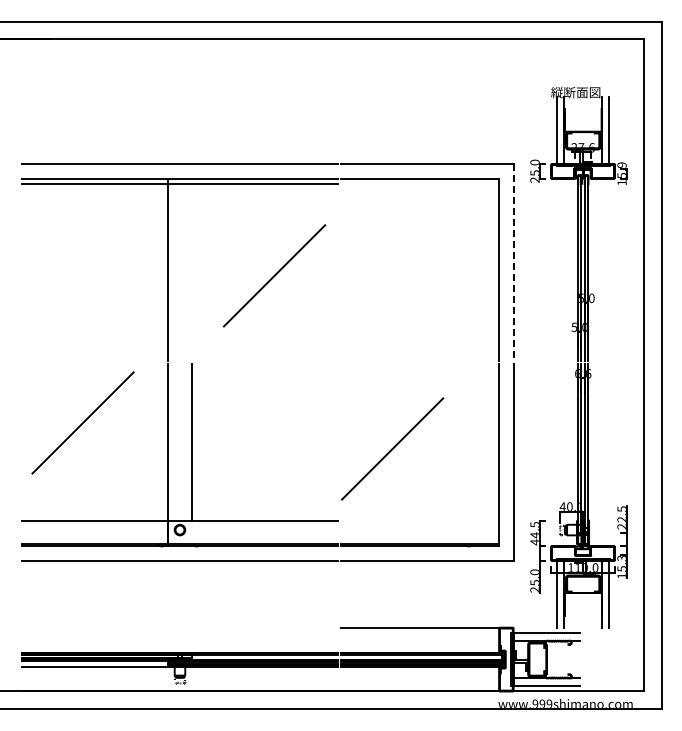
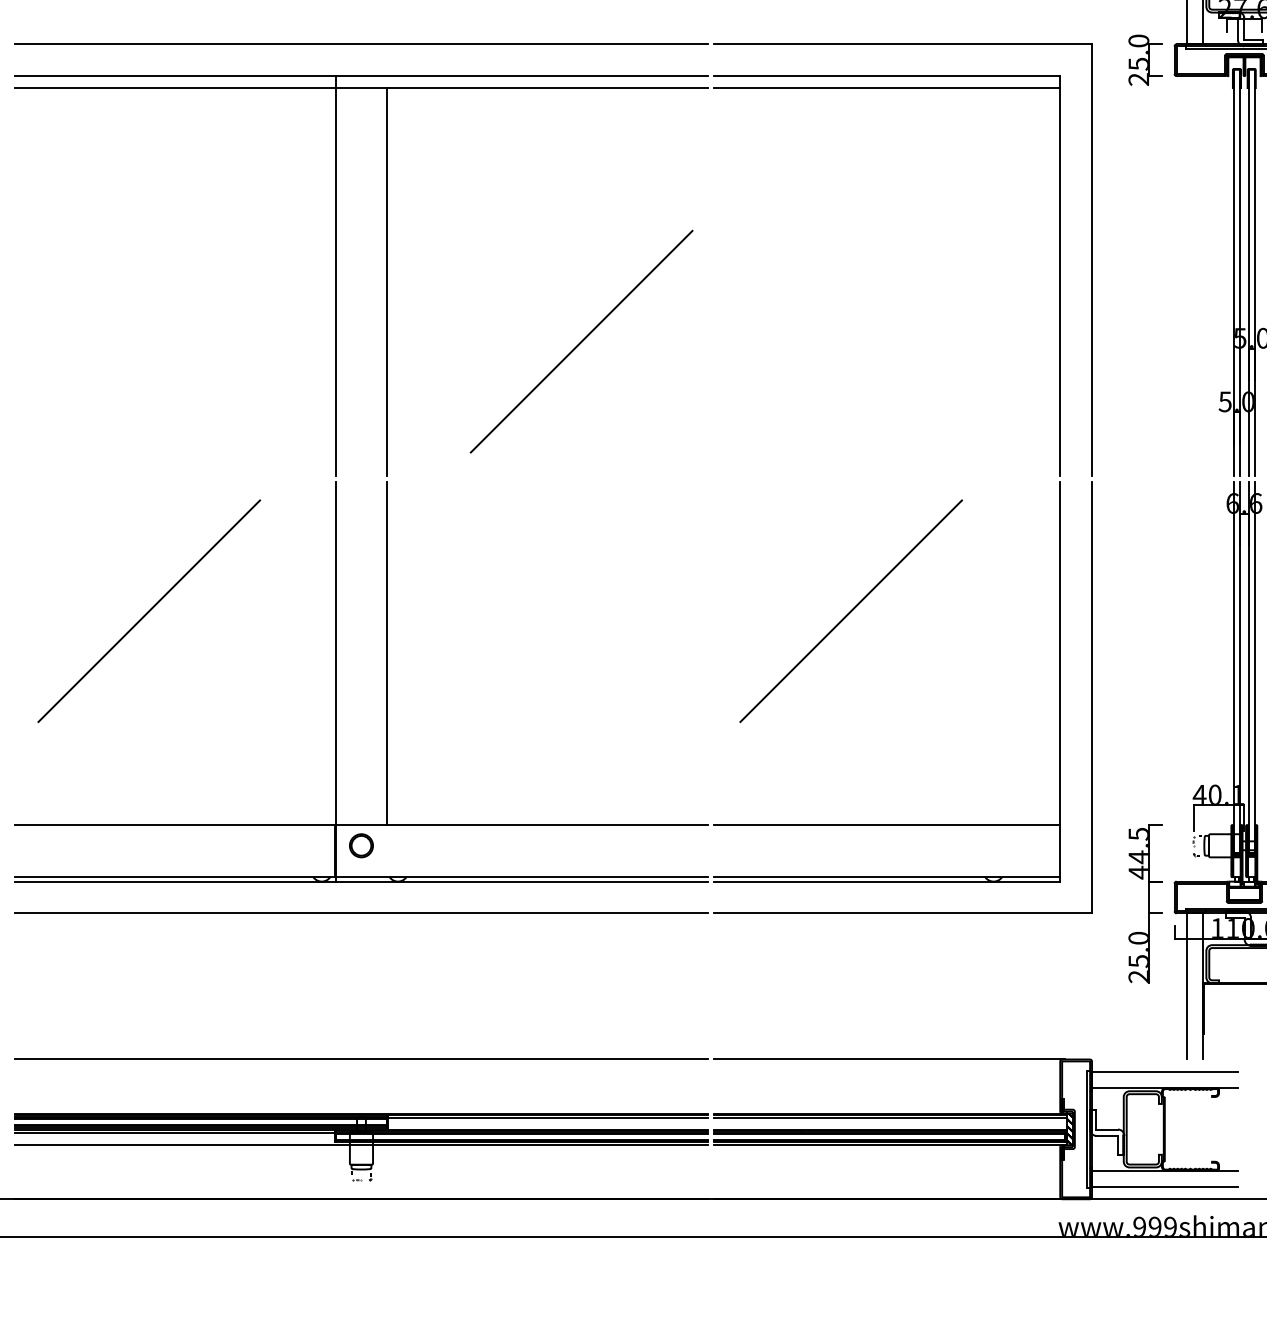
line: (419, 184) -> (885, 89), added
line: (513, 263) -> (1091, 262), dashed -> solid
line: (191, 272) -> (386, 281), added
line: (274, 275) -> (581, 340), moved
line: (392, 448) -> (850, 610), moved
line: (419, 520) -> (885, 824), added
line: (179, 627) -> (360, 1059), added

